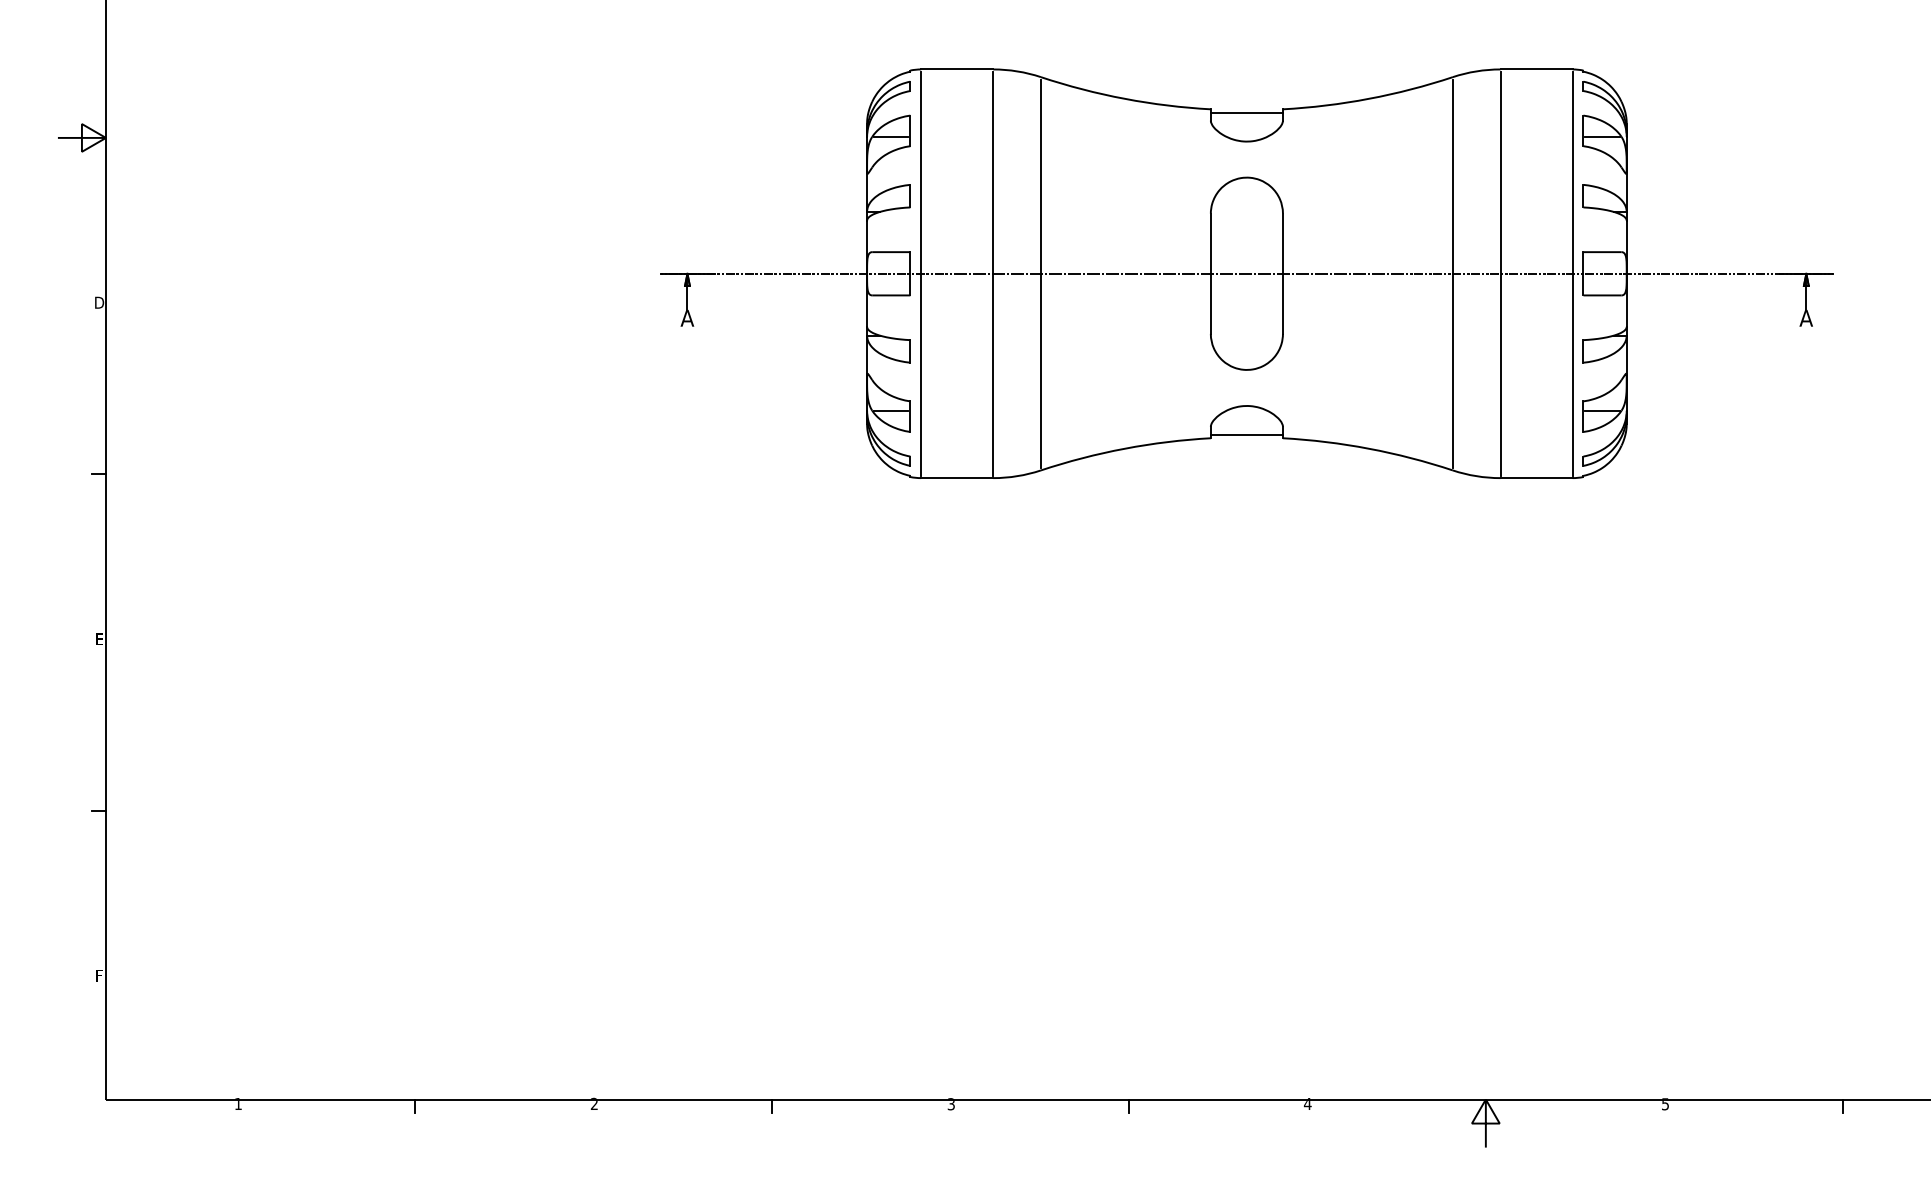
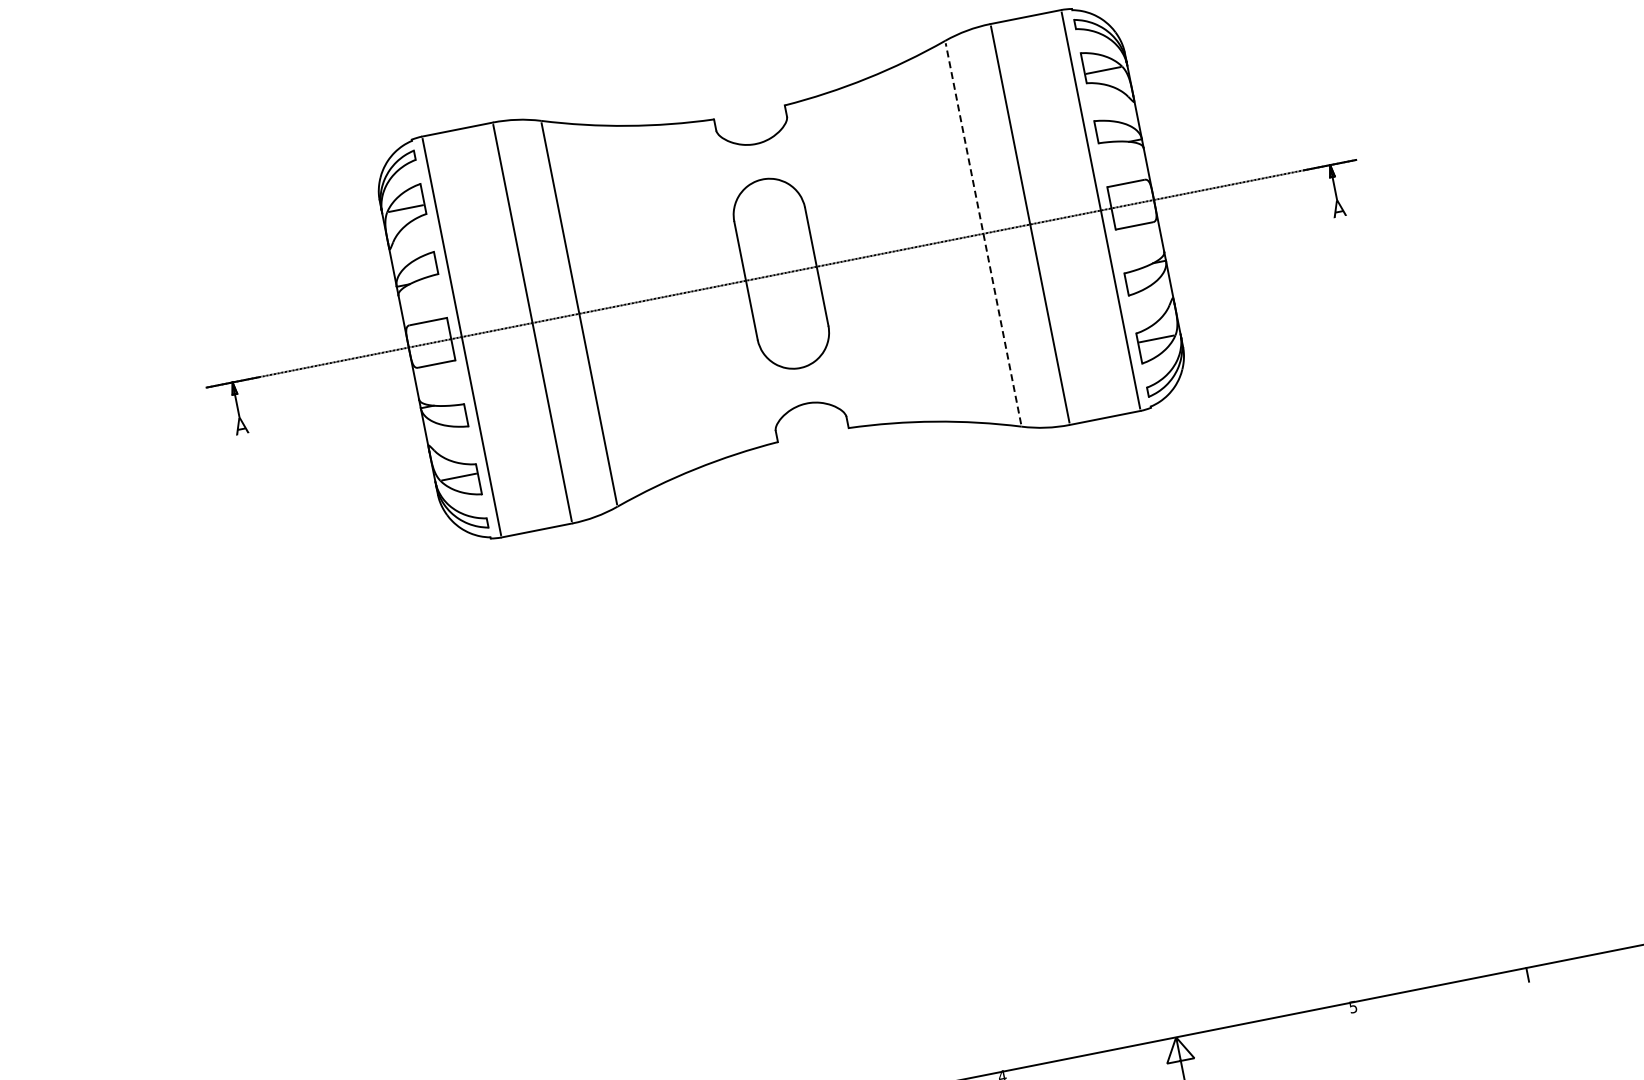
line: (1246, 112) -> (749, 115), removed
line: (1452, 273) -> (983, 233), solid -> dashed
line: (1246, 434) -> (812, 431), removed

